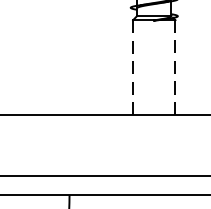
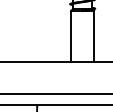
line: (176, 66) -> (94, 35), dashed -> solid
line: (133, 68) -> (71, 36), dashed -> solid

